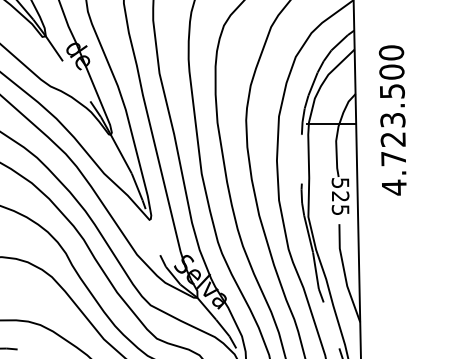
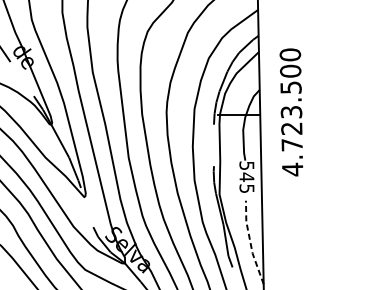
text: (340, 196) -> (246, 177), 525 -> 545
line: (344, 273) -> (250, 242), solid -> dashed

